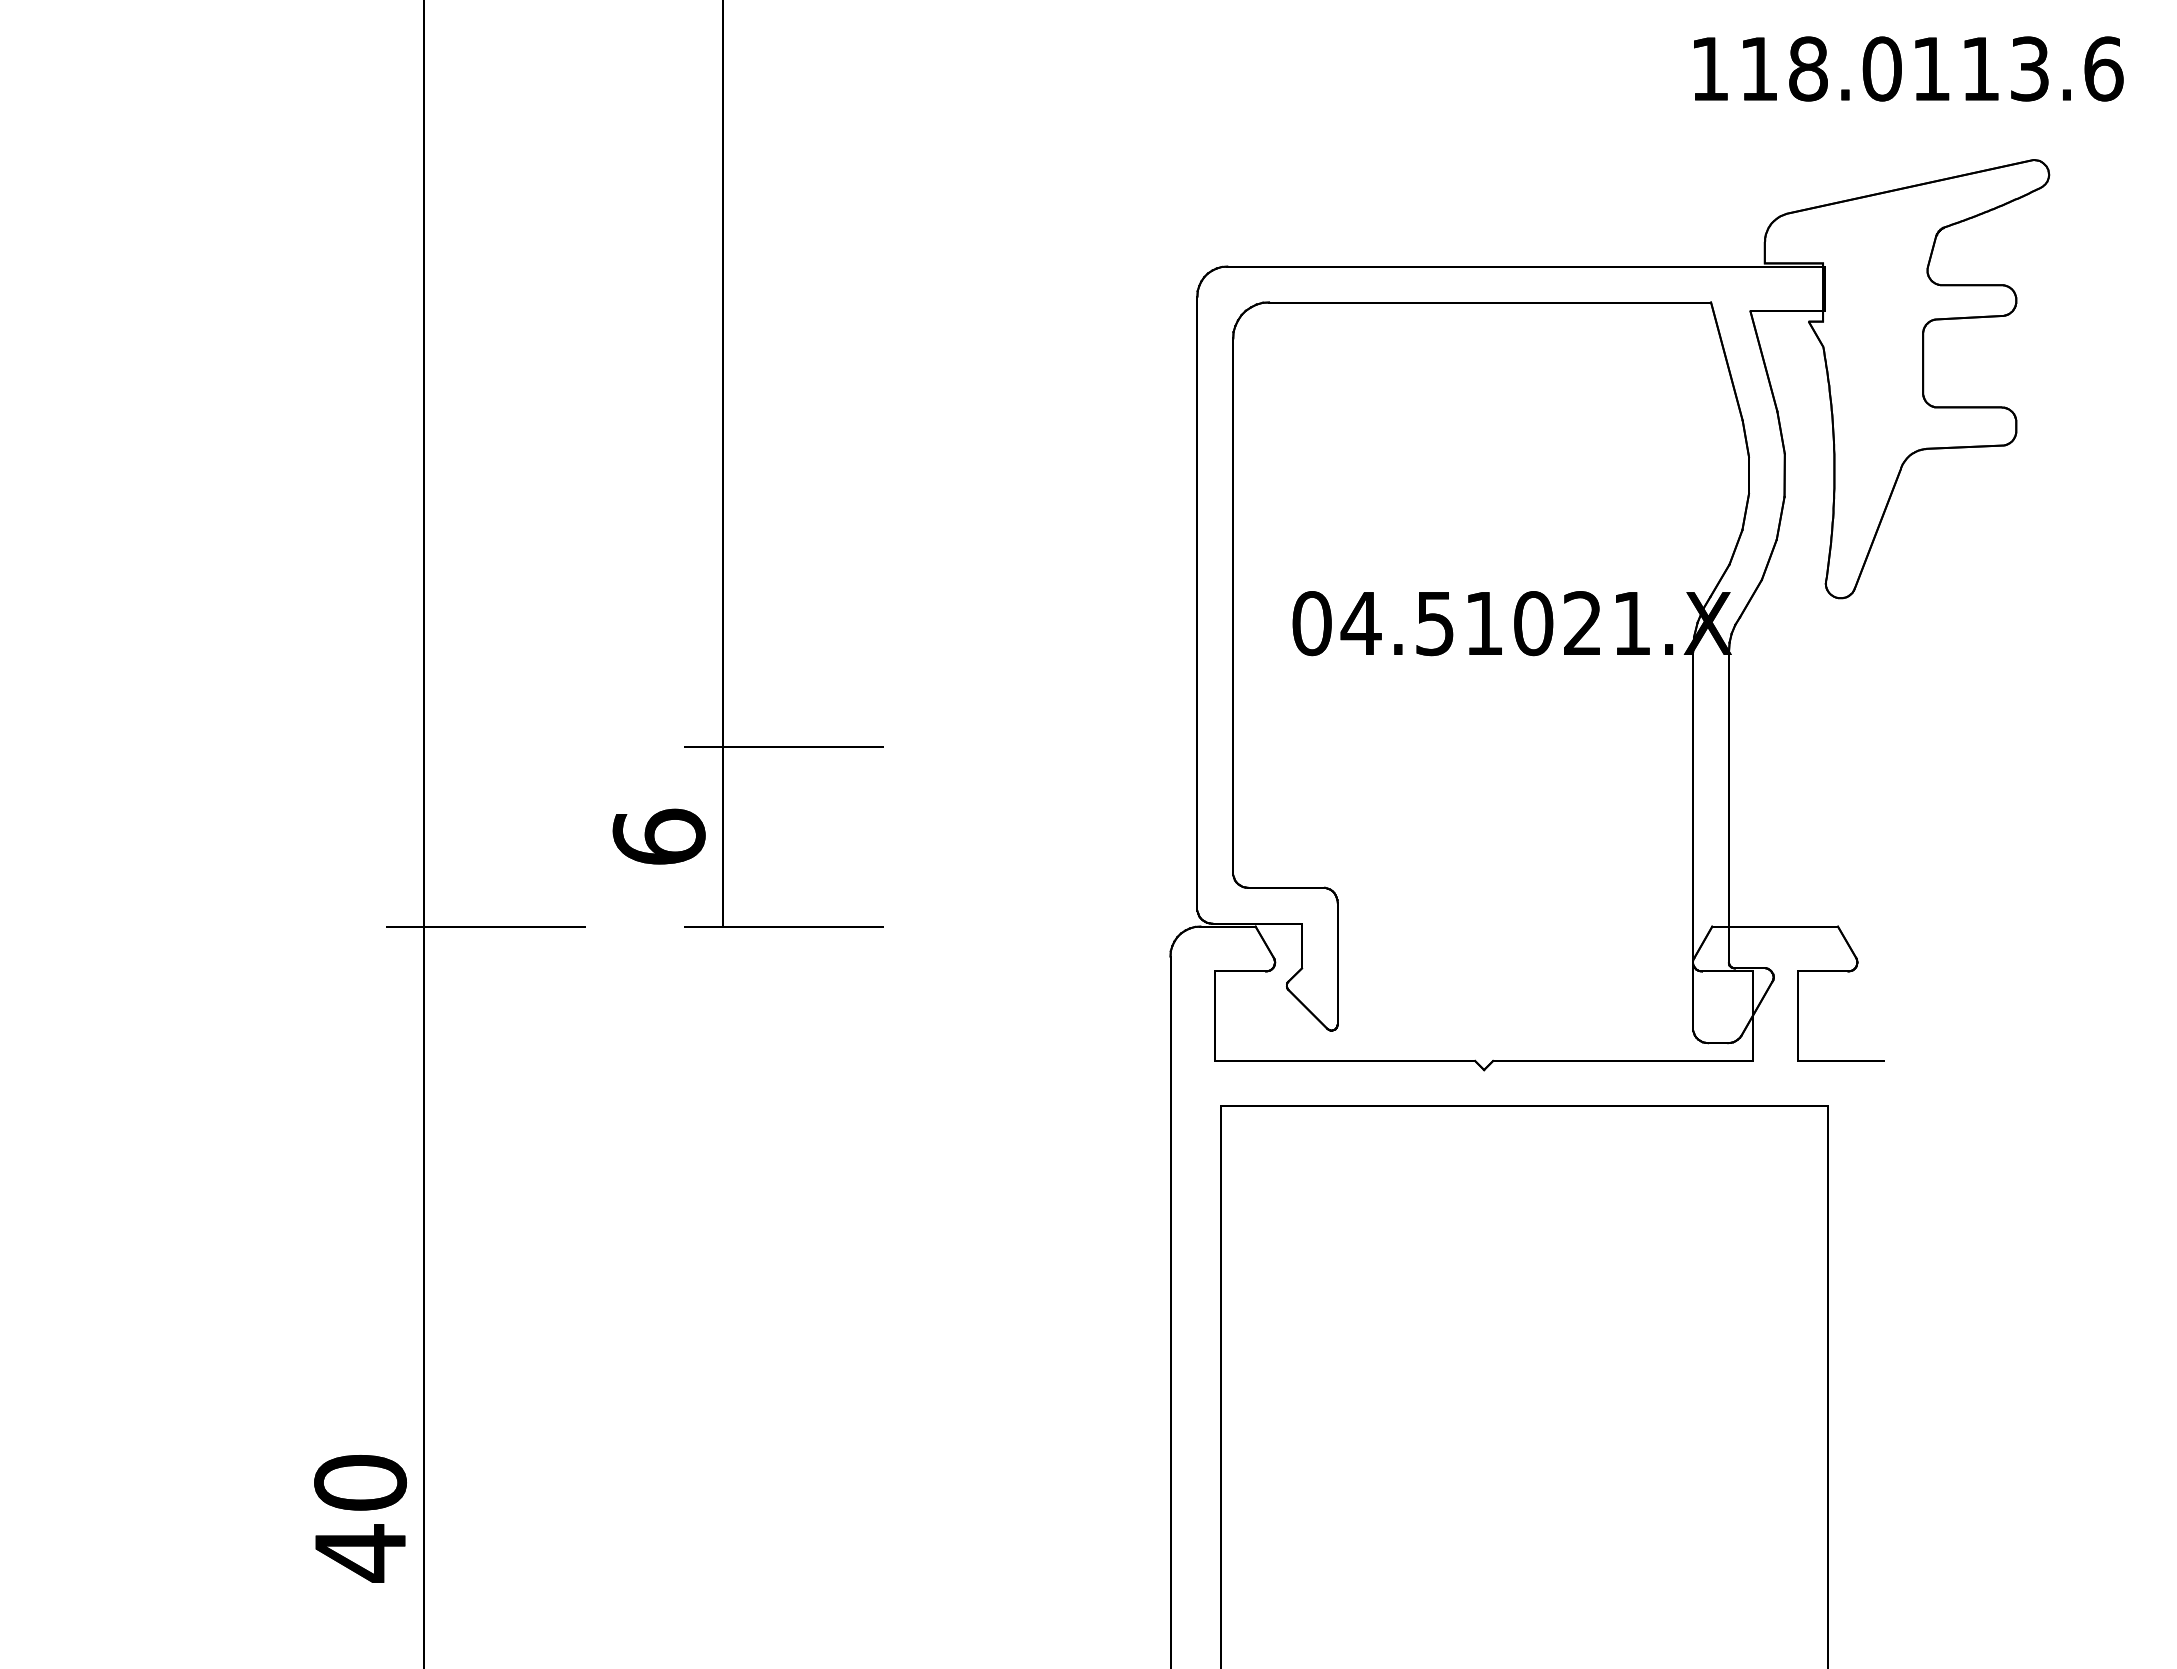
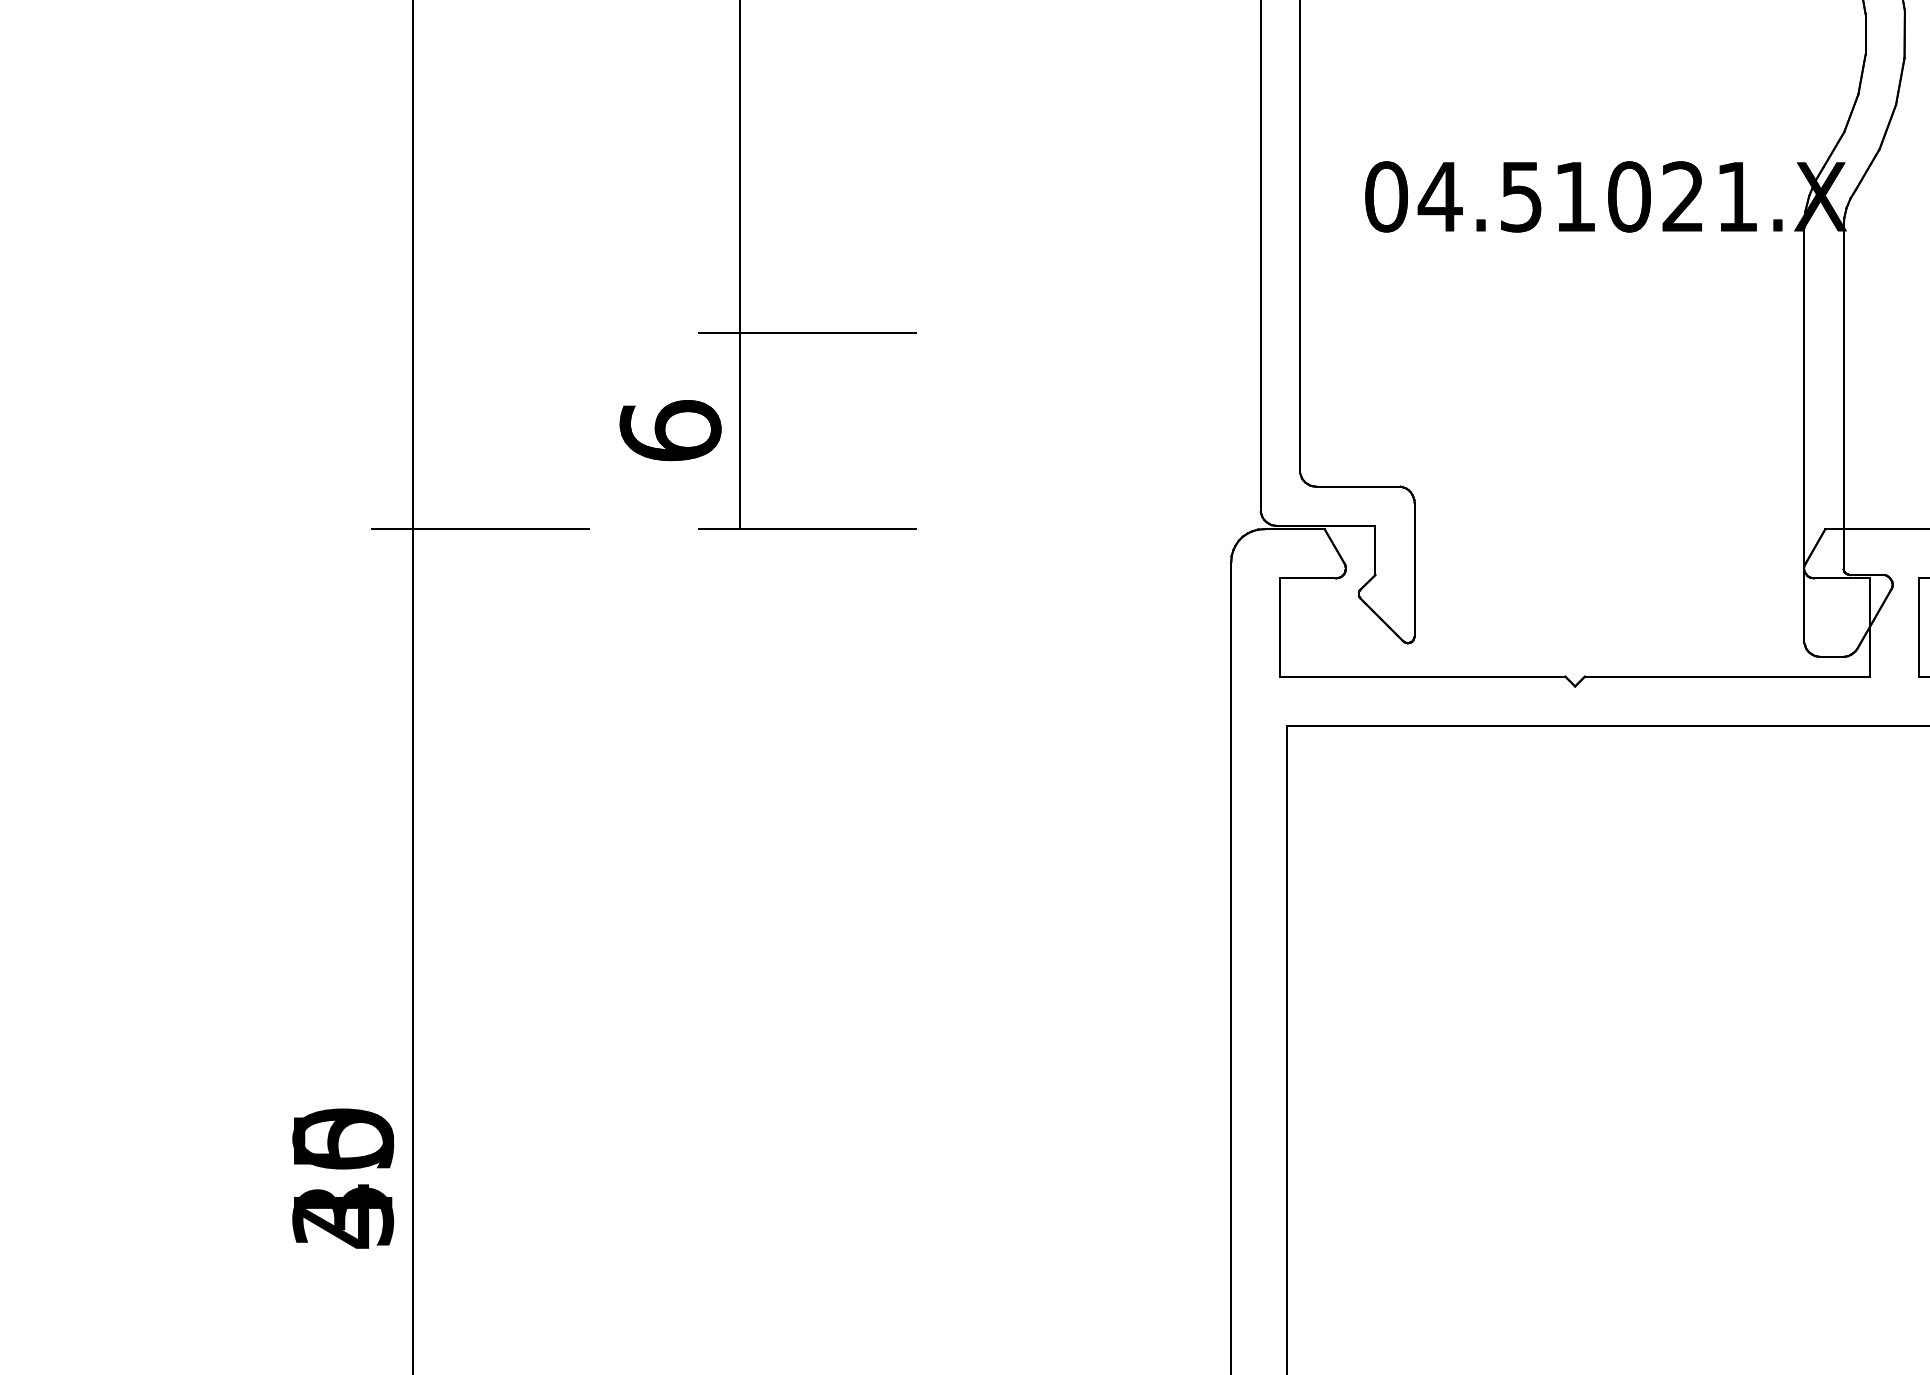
text: (360, 1518) -> (343, 1178), 40 -> 35

